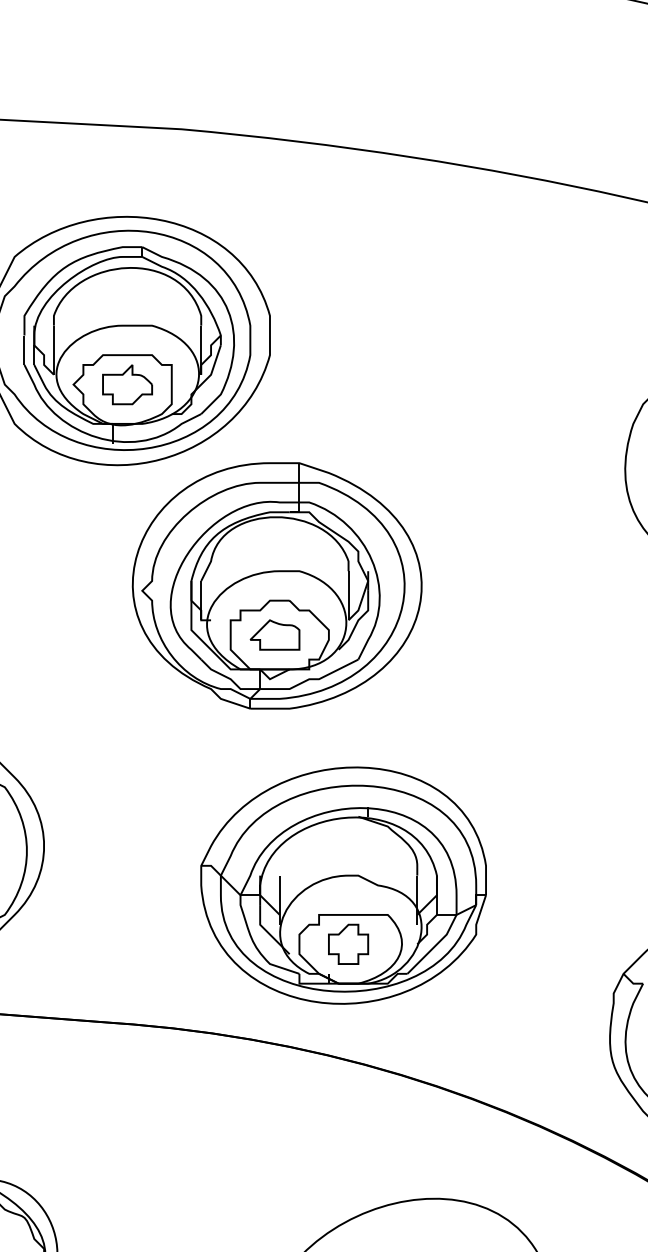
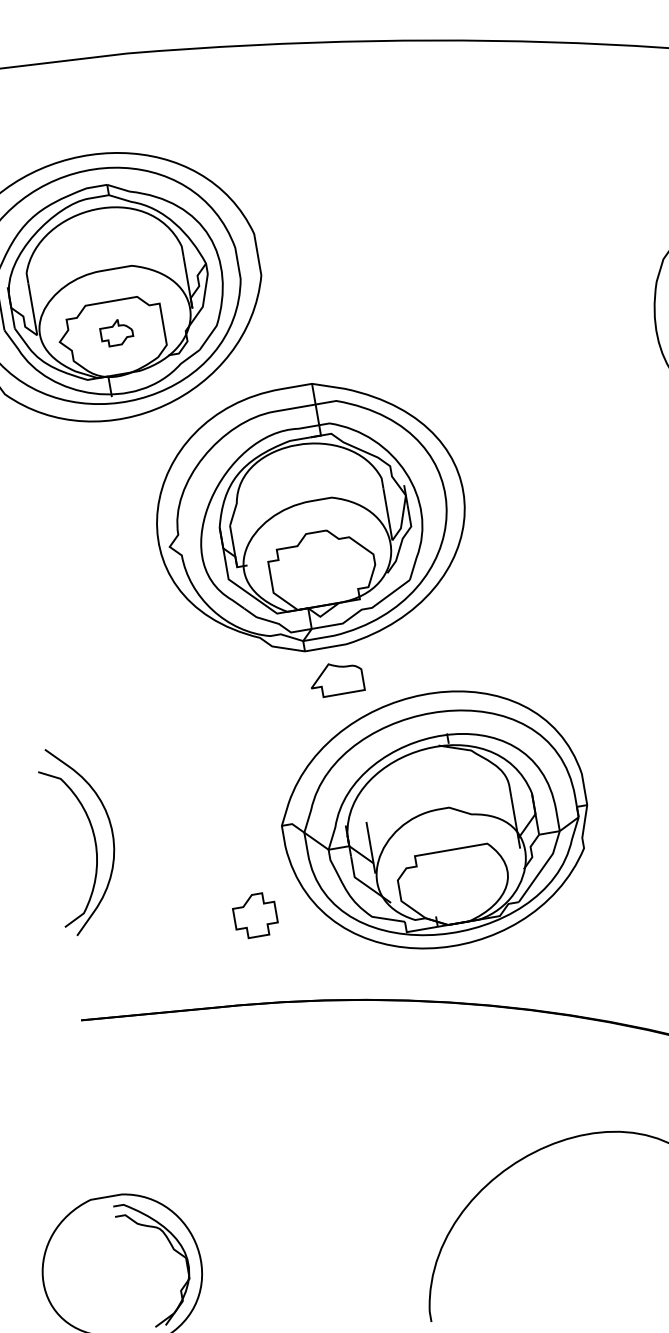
part: (127, 384) -> (116, 332), size x0.6
part: (274, 634) -> (335, 678), moved
part: (348, 943) -> (255, 914), moved

